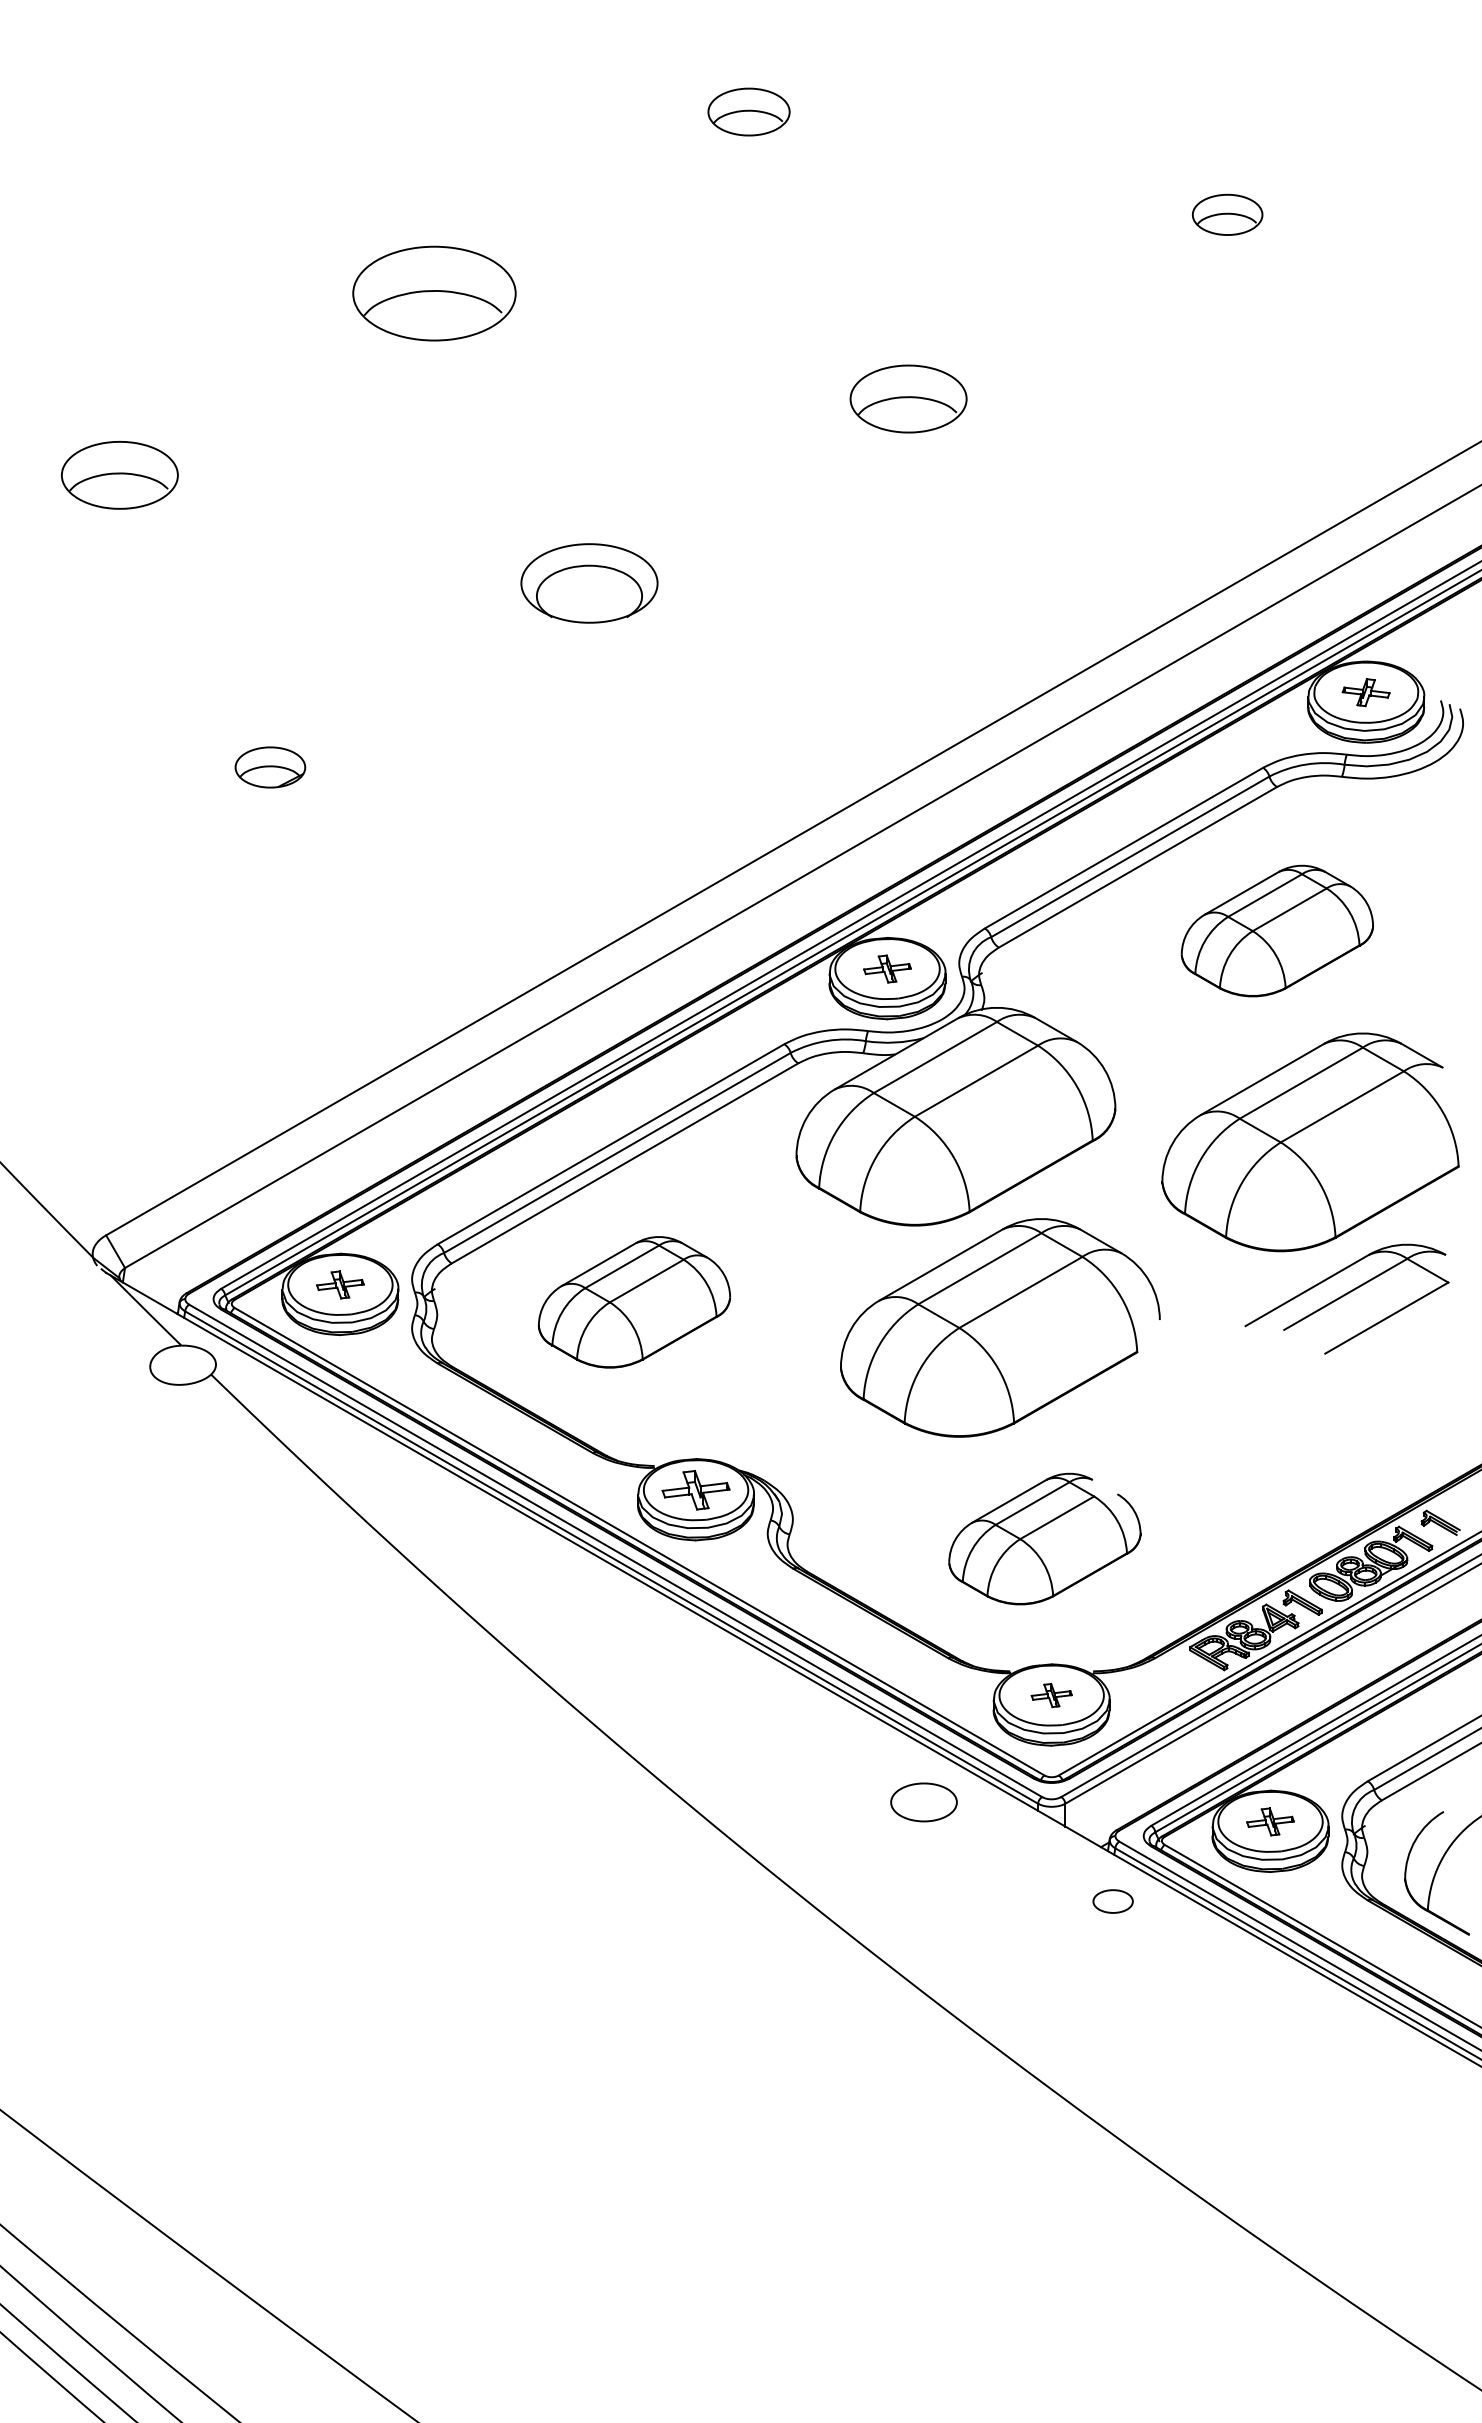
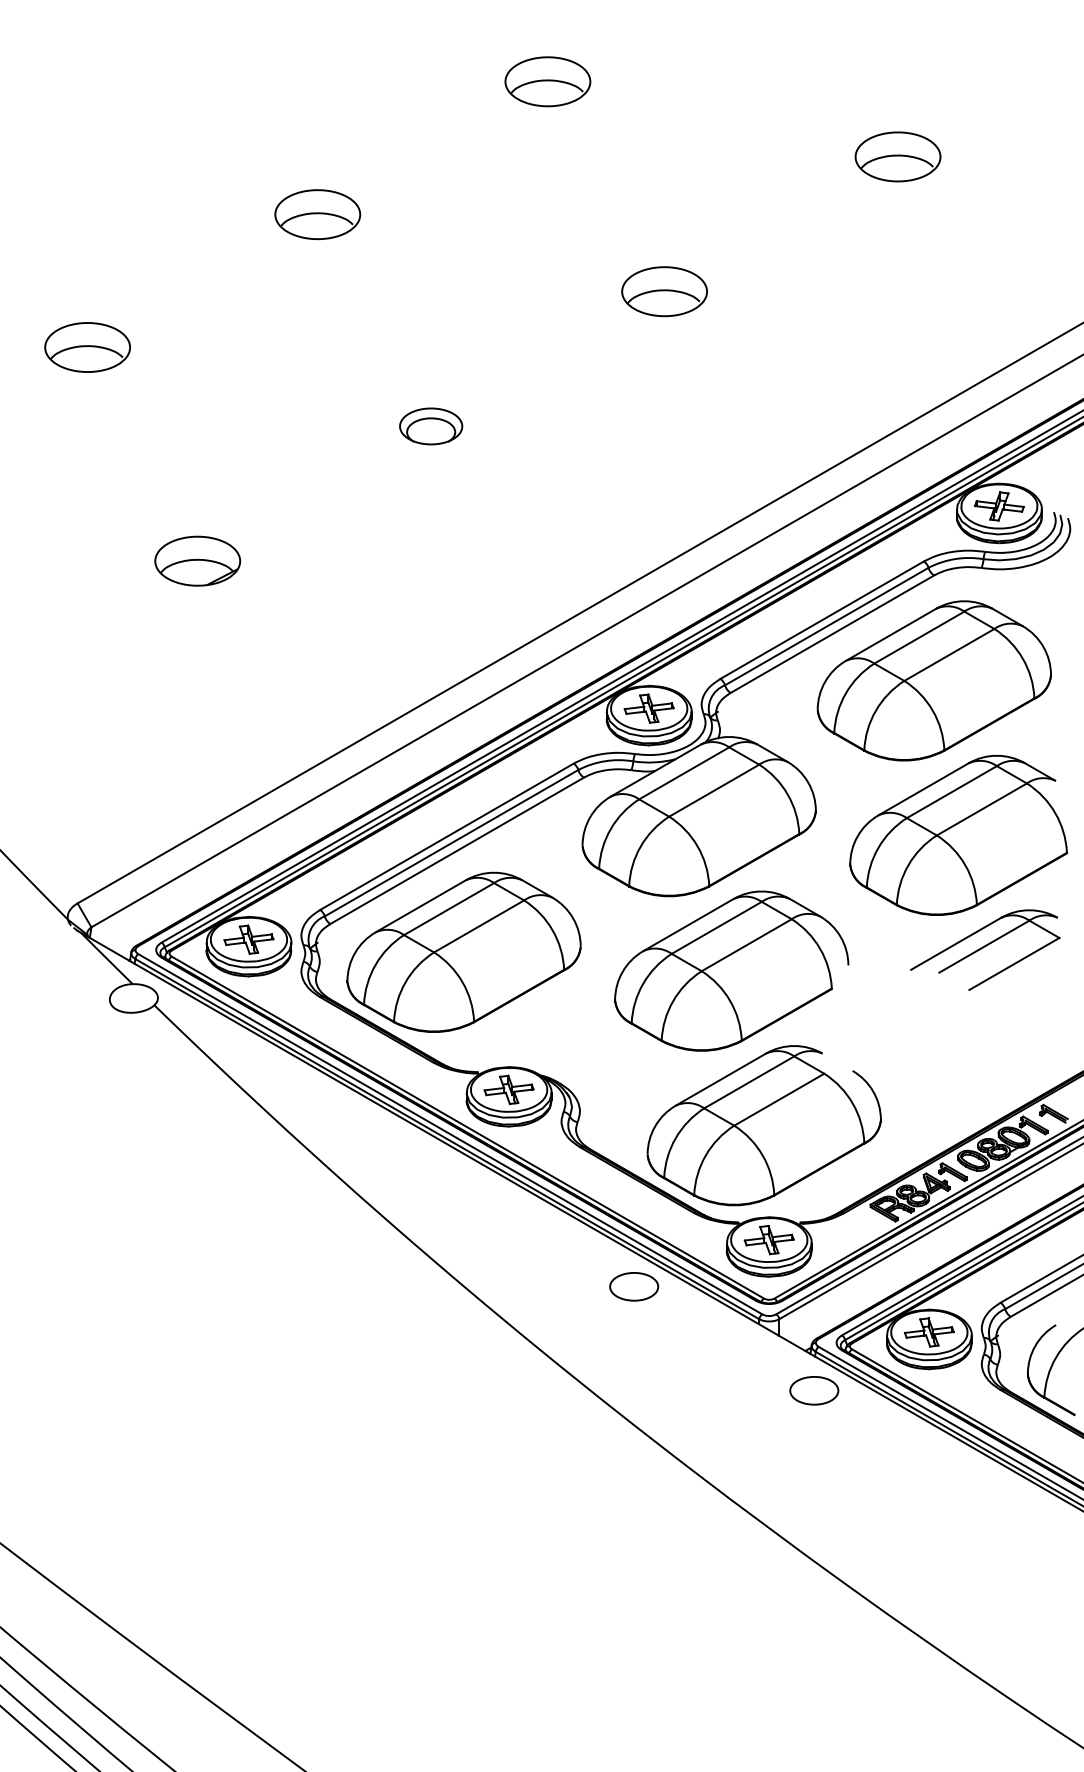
part: (748, 111) -> (547, 81), size x1.43
part: (1227, 214) -> (897, 156), size x1.67
part: (434, 293) -> (317, 214), size x0.71
part: (589, 582) -> (431, 425), size x0.62
part: (1365, 692) -> (998, 506), size x1.43
part: (270, 767) -> (197, 561), size x1.67
part: (1277, 930) -> (934, 680), size x1.67
part: (887, 968) -> (649, 708), size x1.43
part: (340, 1284) -> (249, 939), size x1.43
part: (634, 1302) -> (464, 952), size x1.67
part: (1044, 1538) -> (764, 1125), size x1.67
part: (1051, 1695) -> (769, 1240), size x1.67
part: (923, 1802) -> (633, 1286), moved
part: (1270, 1821) -> (929, 1332), size x1.43
part: (1112, 1901) -> (813, 1390), size x1.67

